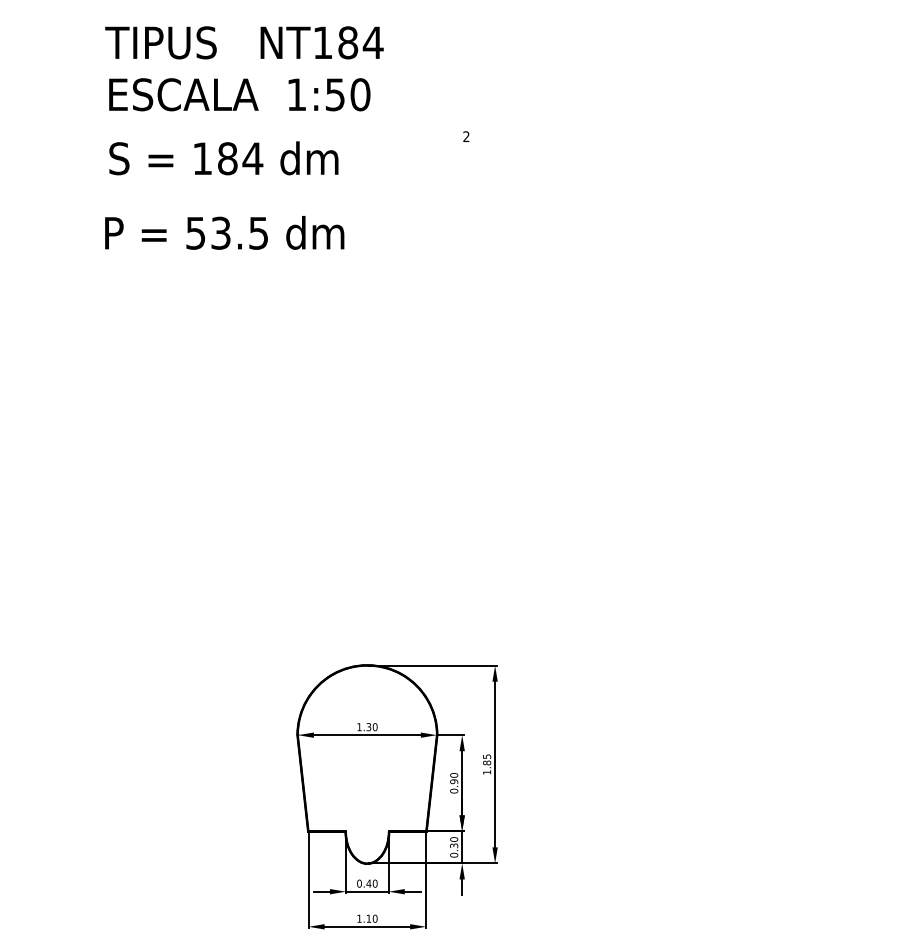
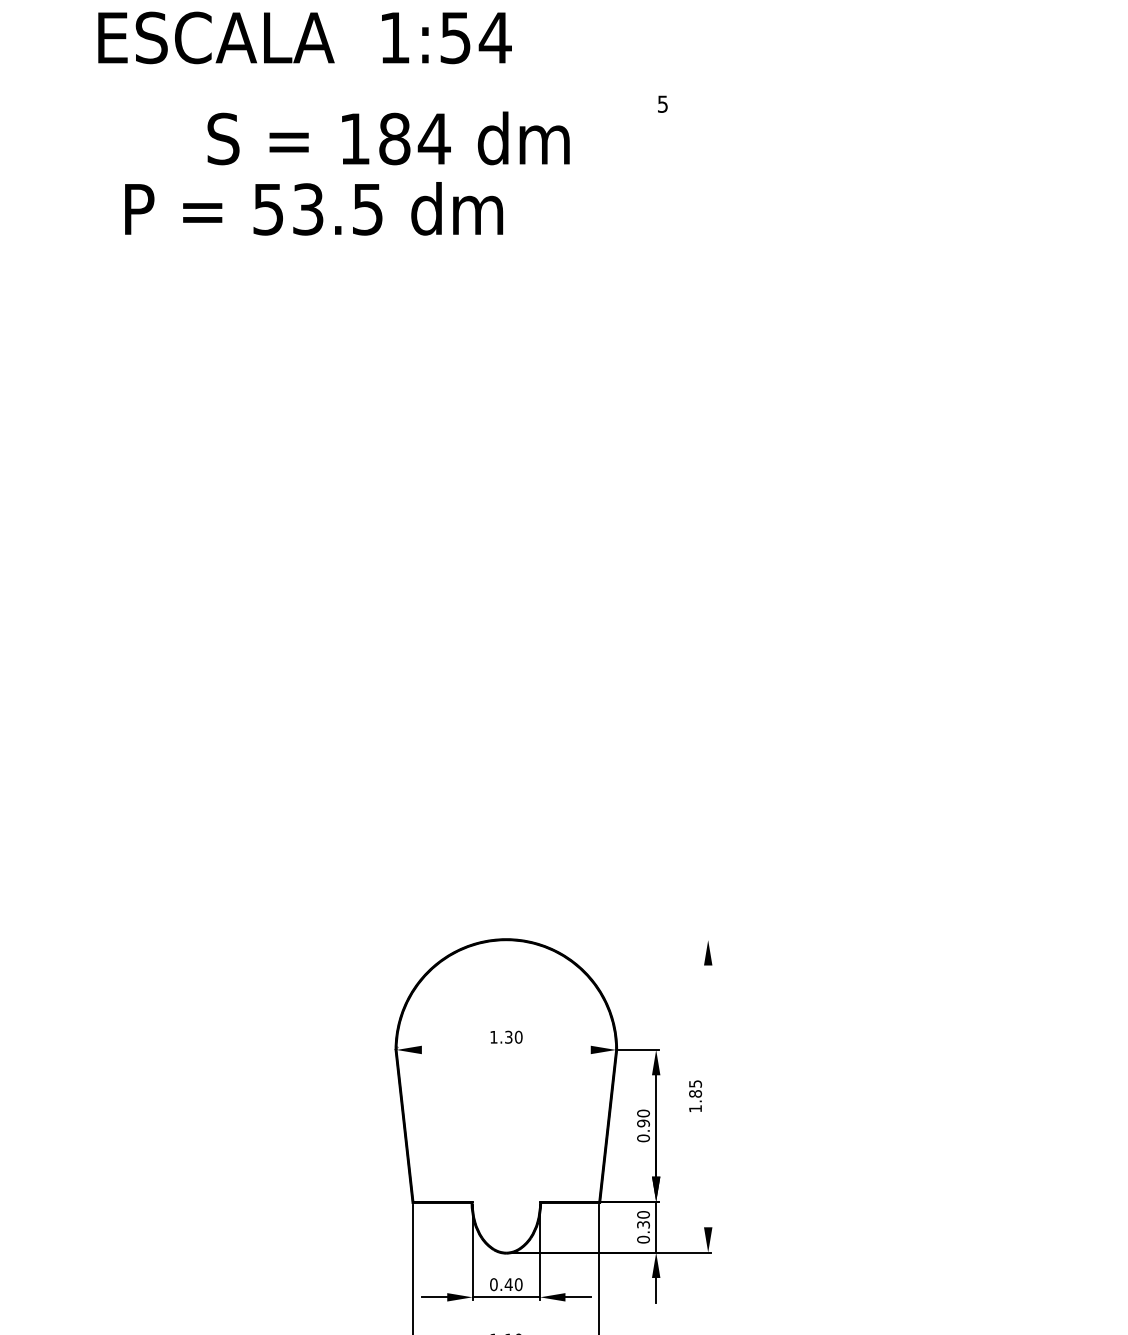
text: (360, 94) -> (495, 37), 1:50 -> 1:54
text: (466, 136) -> (662, 103), 2 -> 5
text: (223, 158) -> (388, 138), moved
text: (224, 232) -> (313, 208), moved
line: (432, 665) -> (609, 939), removed
line: (366, 735) -> (504, 1050), removed
line: (495, 764) -> (708, 1096), removed

